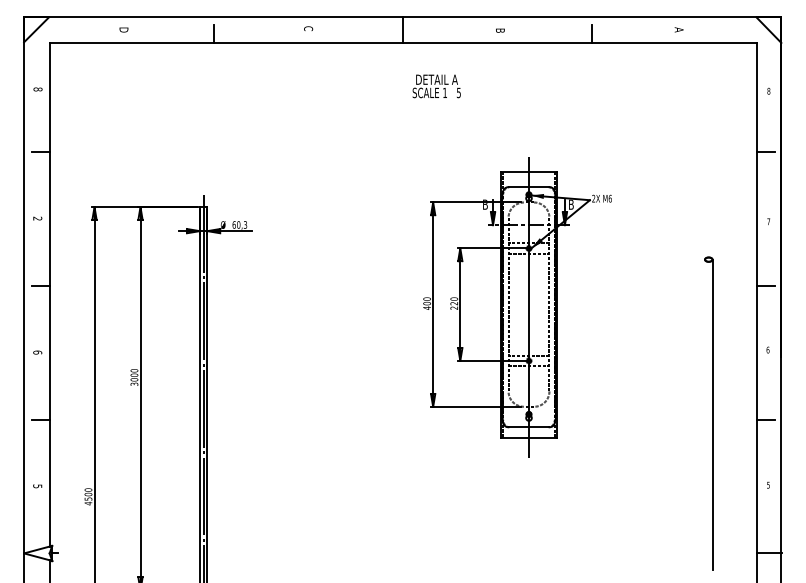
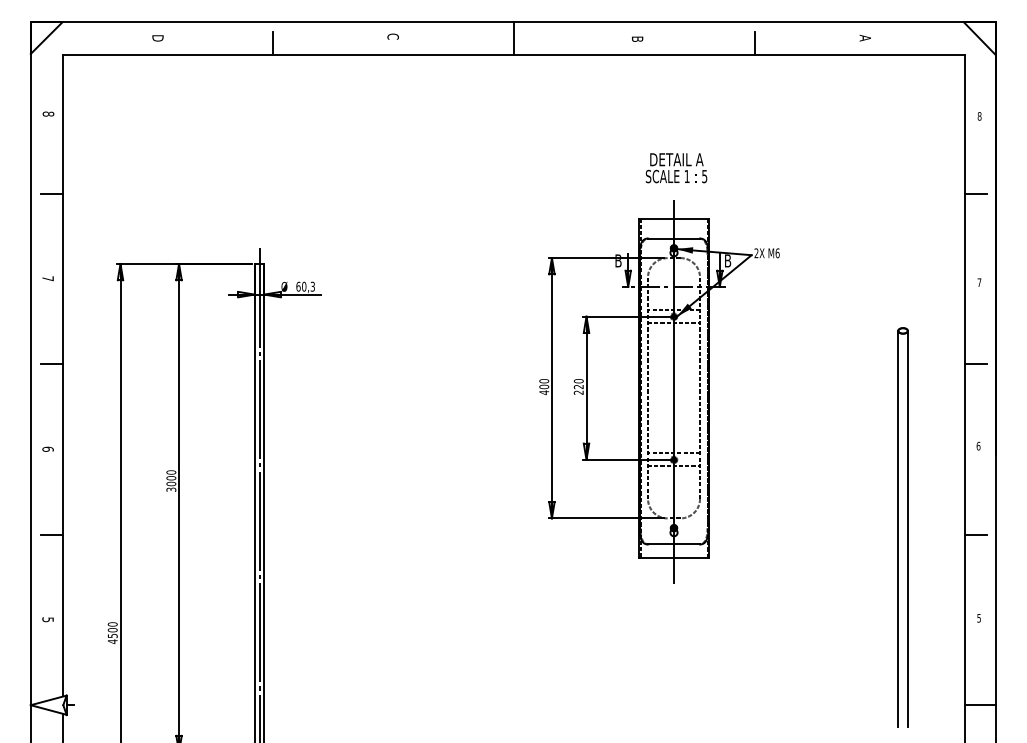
text: (436, 86) -> (676, 168), moved
text: (37, 218) -> (47, 278), 2 -> 7
line: (705, 414) -> (898, 528), added

